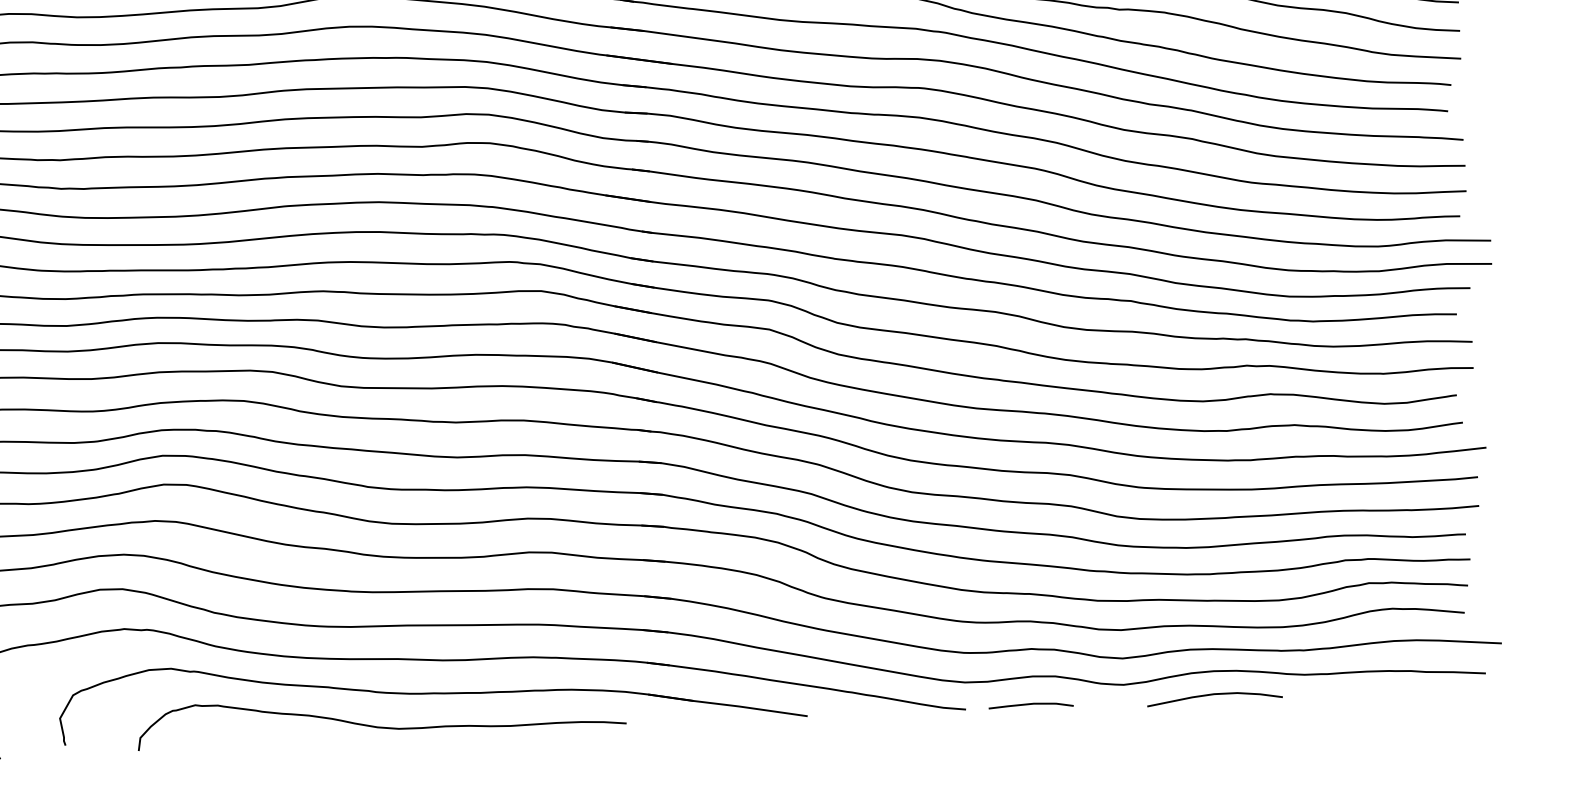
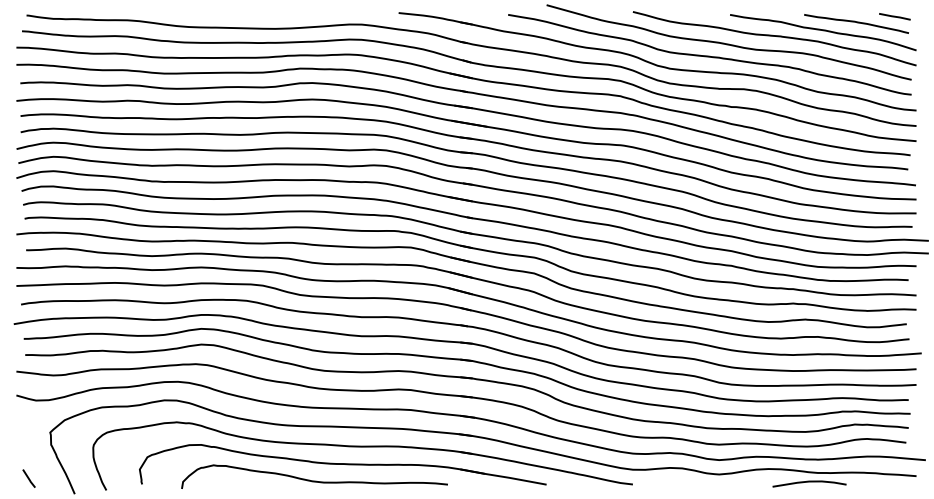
curve: (1214, 695) -> (809, 482), moved
curve: (1031, 705) -> (668, 483), removed

